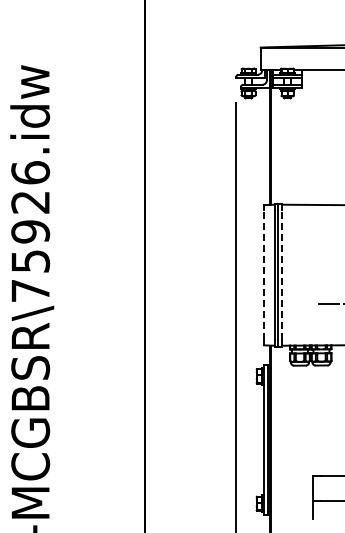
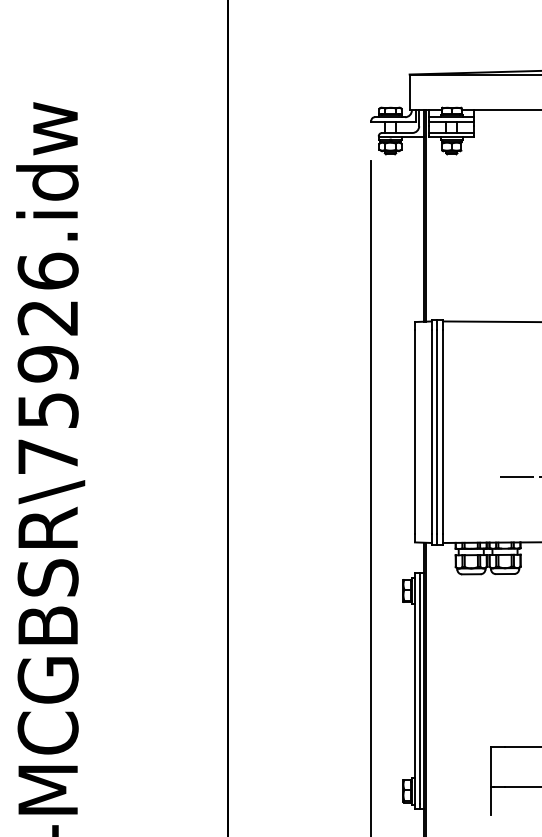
line: (264, 275) -> (415, 432), dashed -> solid
line: (282, 275) -> (443, 432), dashed -> solid

